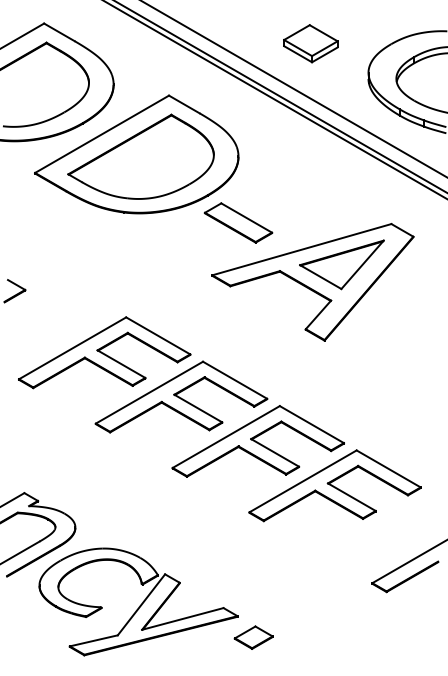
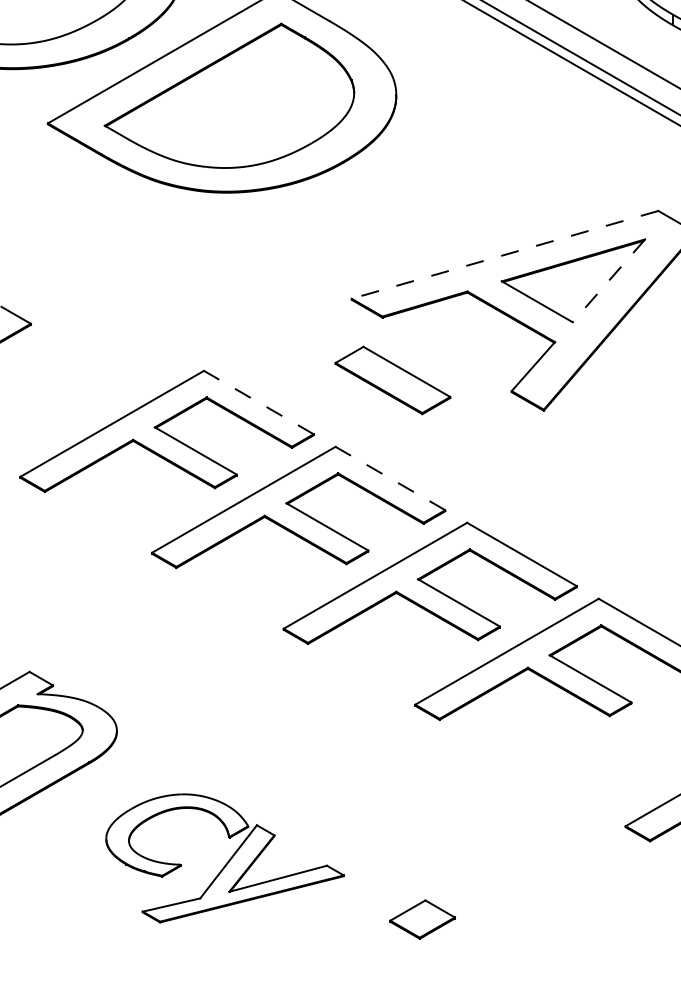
part: (238, 222) -> (392, 379), moved
line: (301, 249) -> (504, 254), solid -> dashed
line: (362, 265) -> (608, 281), solid -> dashed
line: (158, 335) -> (259, 401), solid -> dashed
line: (235, 380) -> (391, 478), solid -> dashed
part: (138, 601) -> (225, 857), size x0.7

